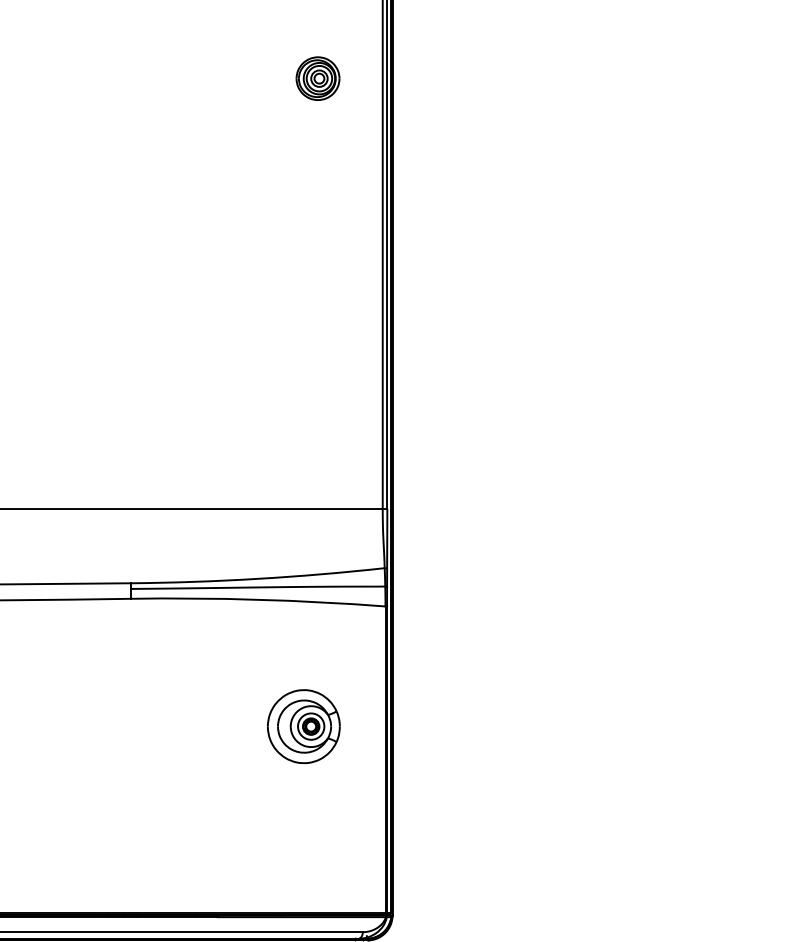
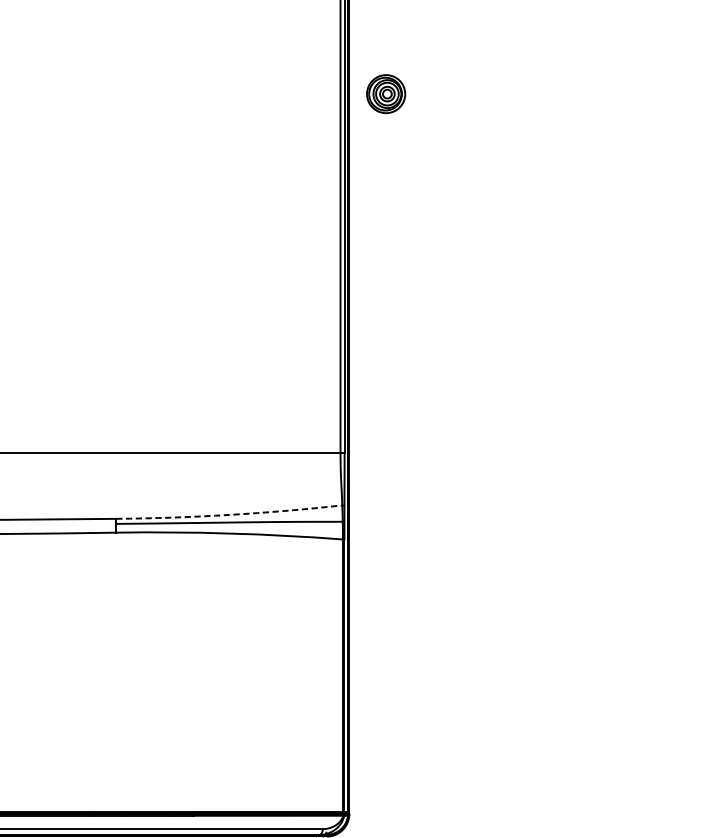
part: (317, 78) -> (385, 93), moved
arc: (257, 578) -> (229, 514), solid -> dashed
part: (303, 726) -> (270, 646), removed

